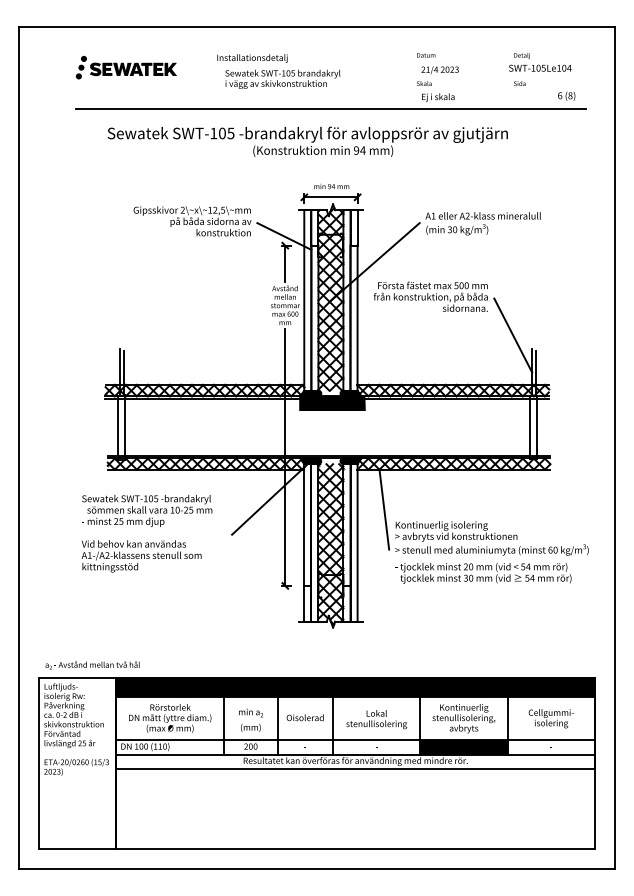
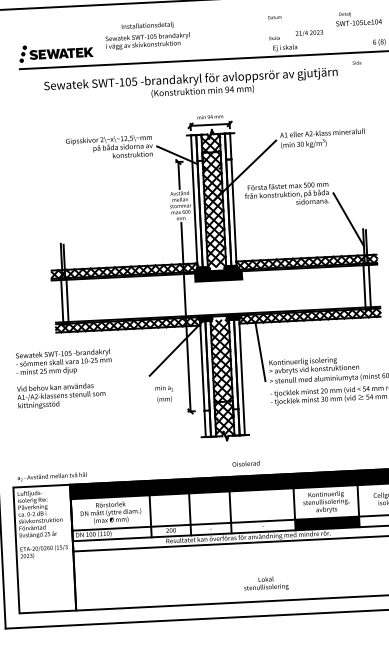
part: (125, 67) -> (55, 52), moved
text: (439, 70) -> (308, 33), moved
text: (282, 78) -> (147, 40), moved
text: (519, 83) -> (356, 62), moved
text: (146, 533) -> (64, 379), moved
text: (304, 717) -> (245, 463), moved
text: (250, 719) -> (164, 393), moved
text: (376, 719) -> (266, 583), moved

